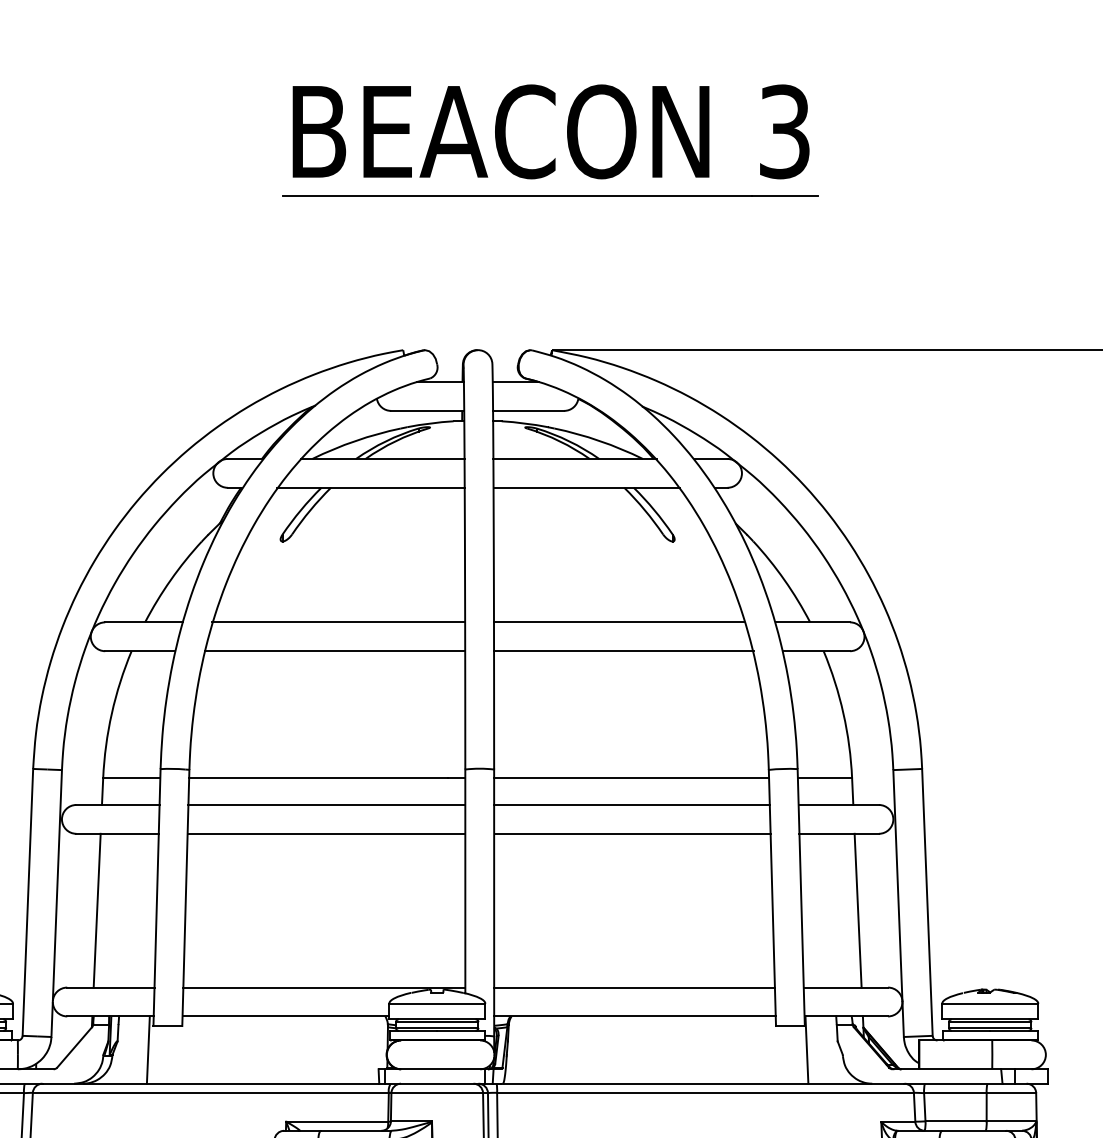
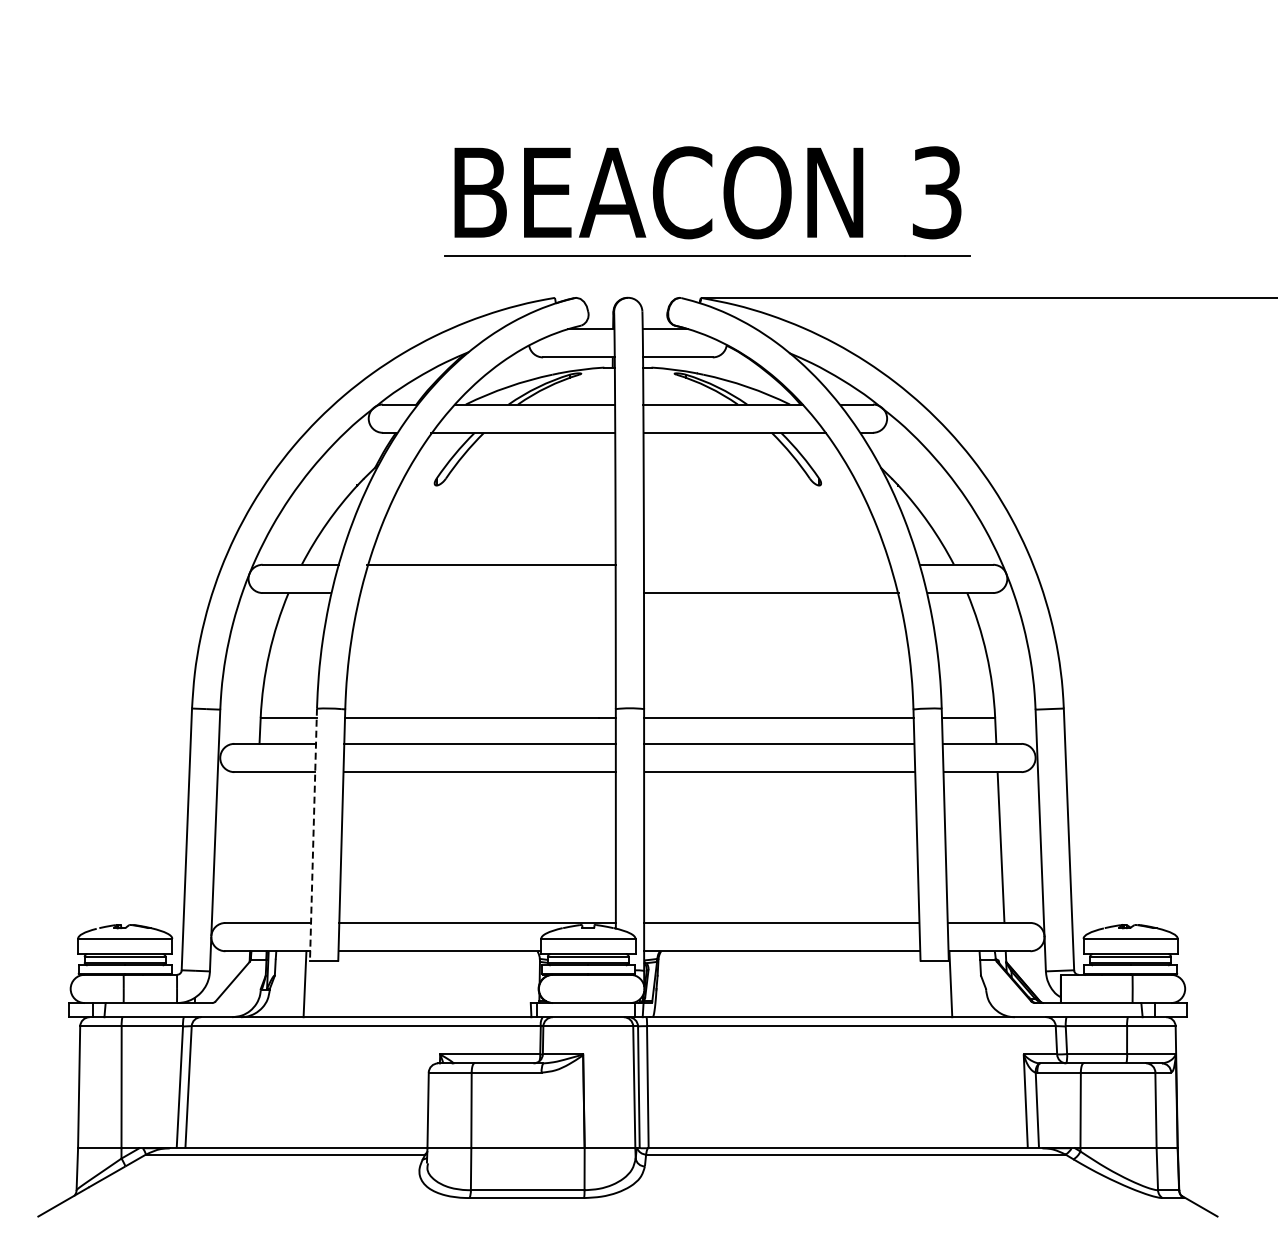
part: (566, 138) -> (723, 199), moved
line: (618, 622) -> (766, 564), removed
line: (334, 651) -> (487, 593), removed
line: (157, 898) -> (313, 835), solid -> dashed
line: (96, 910) -> (254, 847), removed

